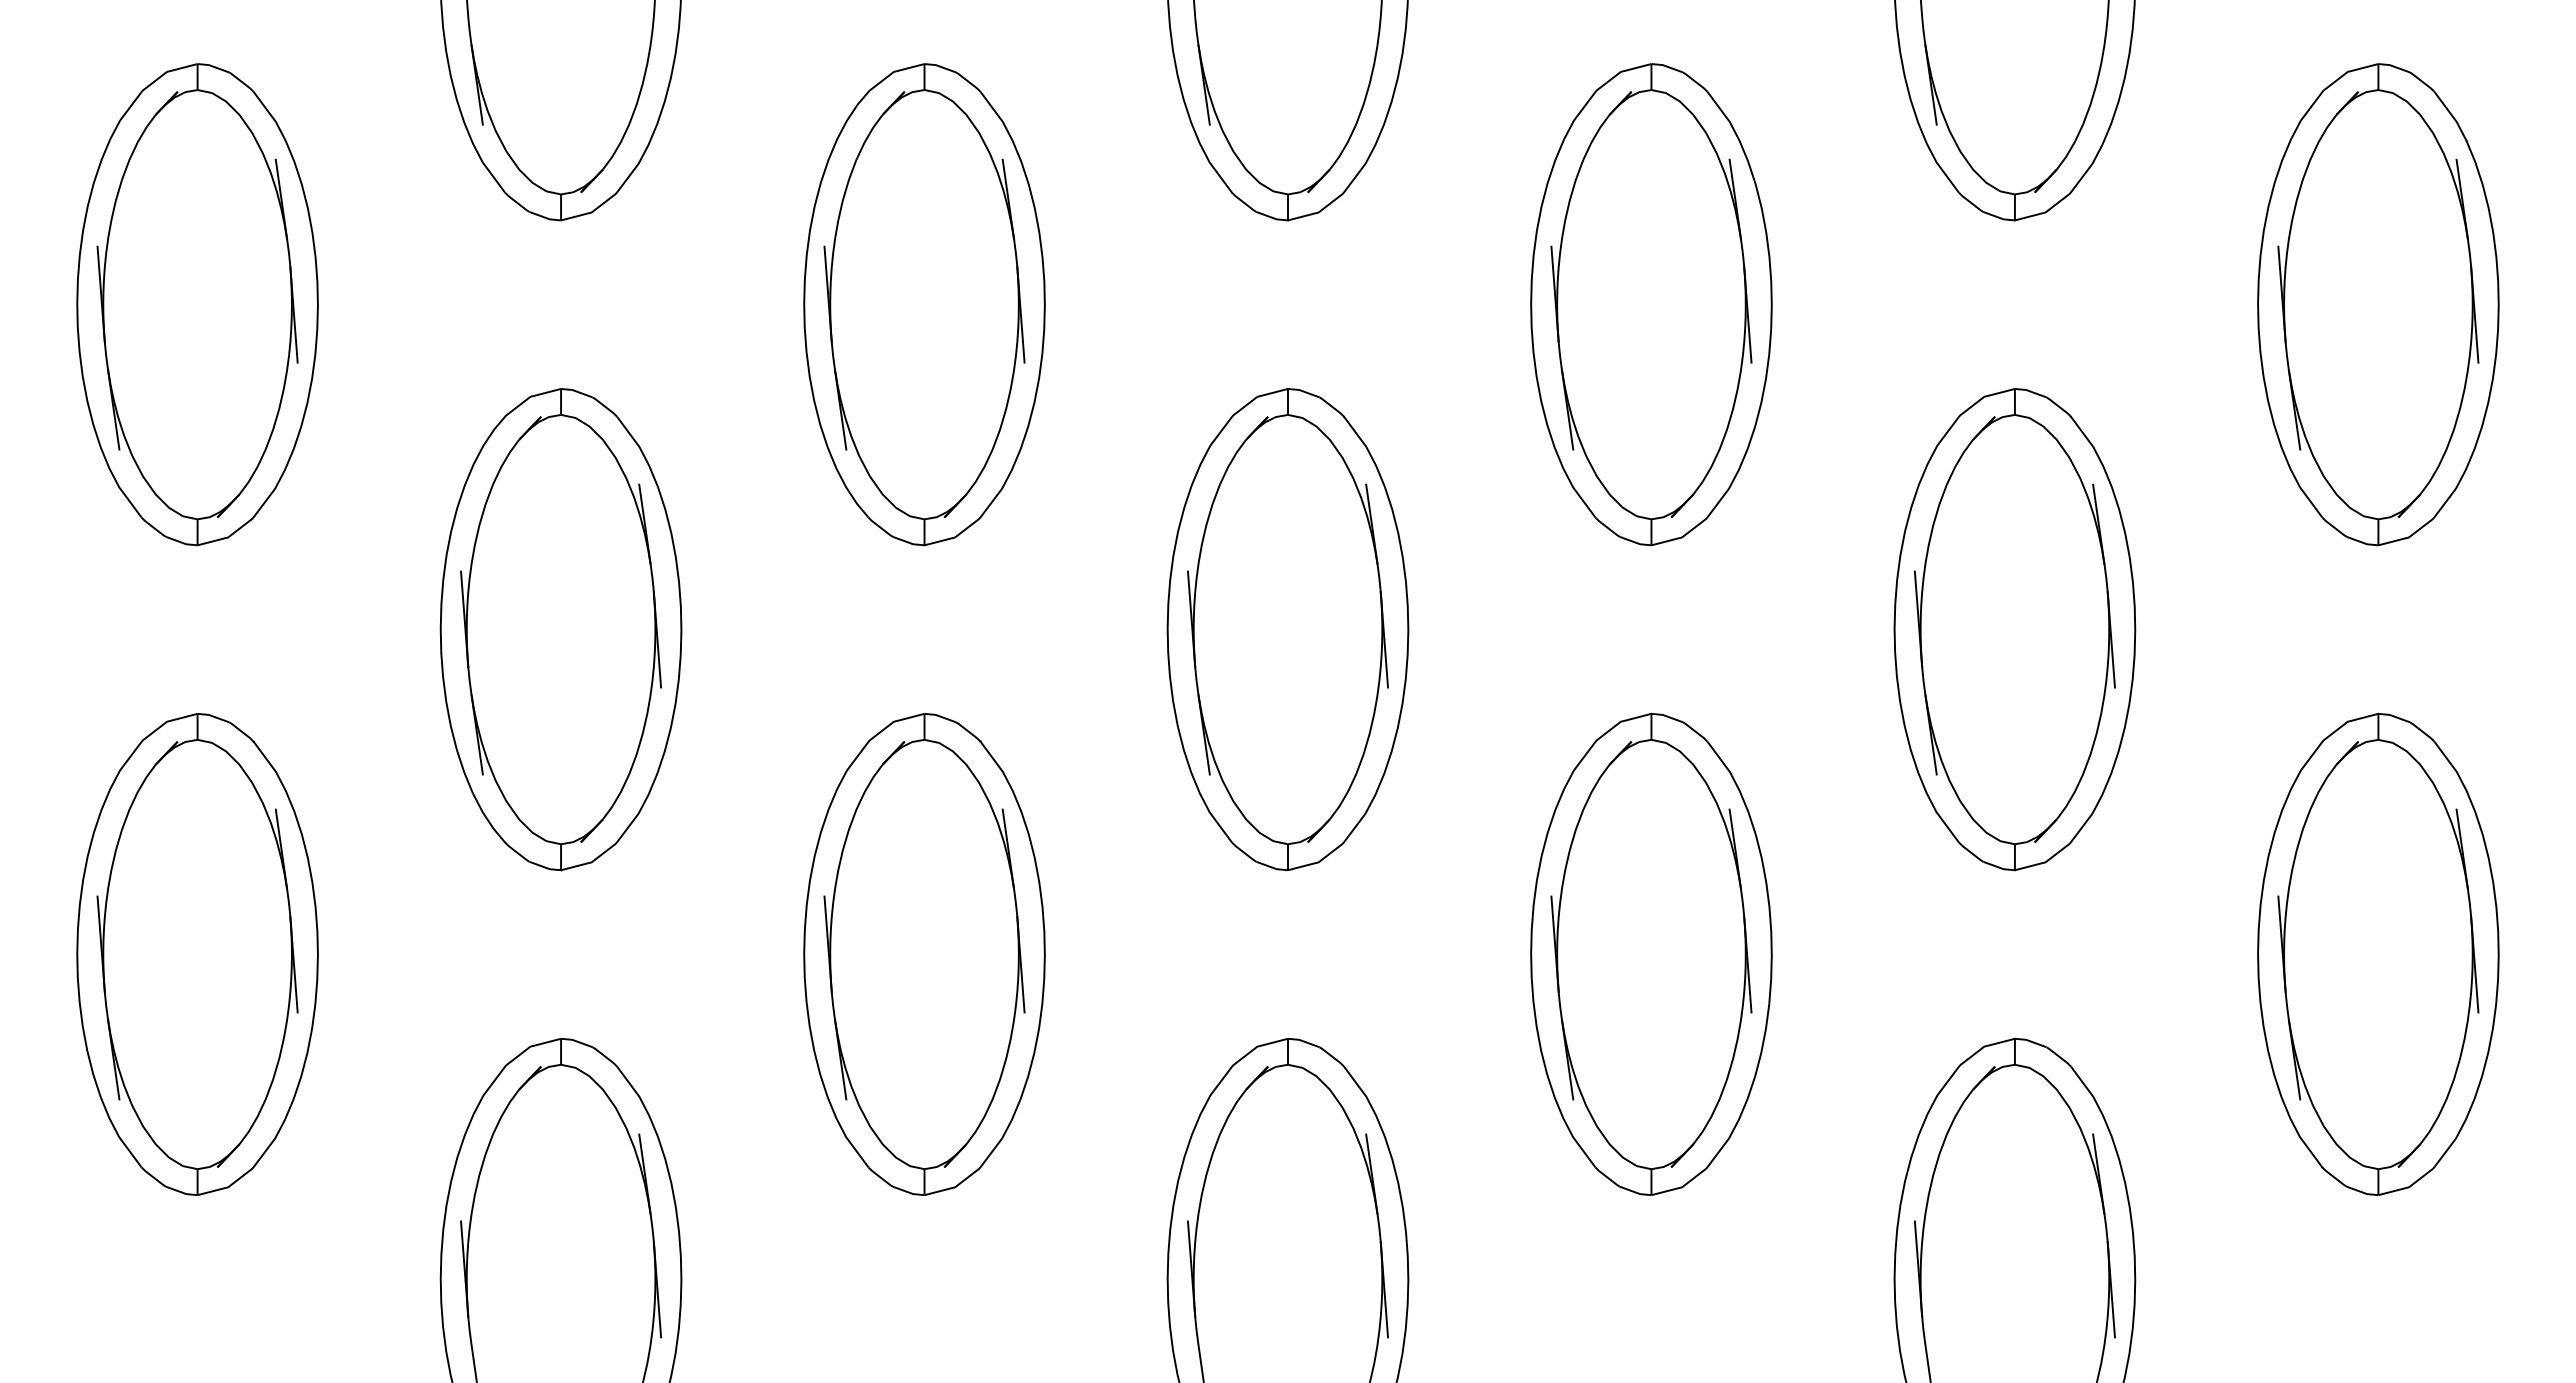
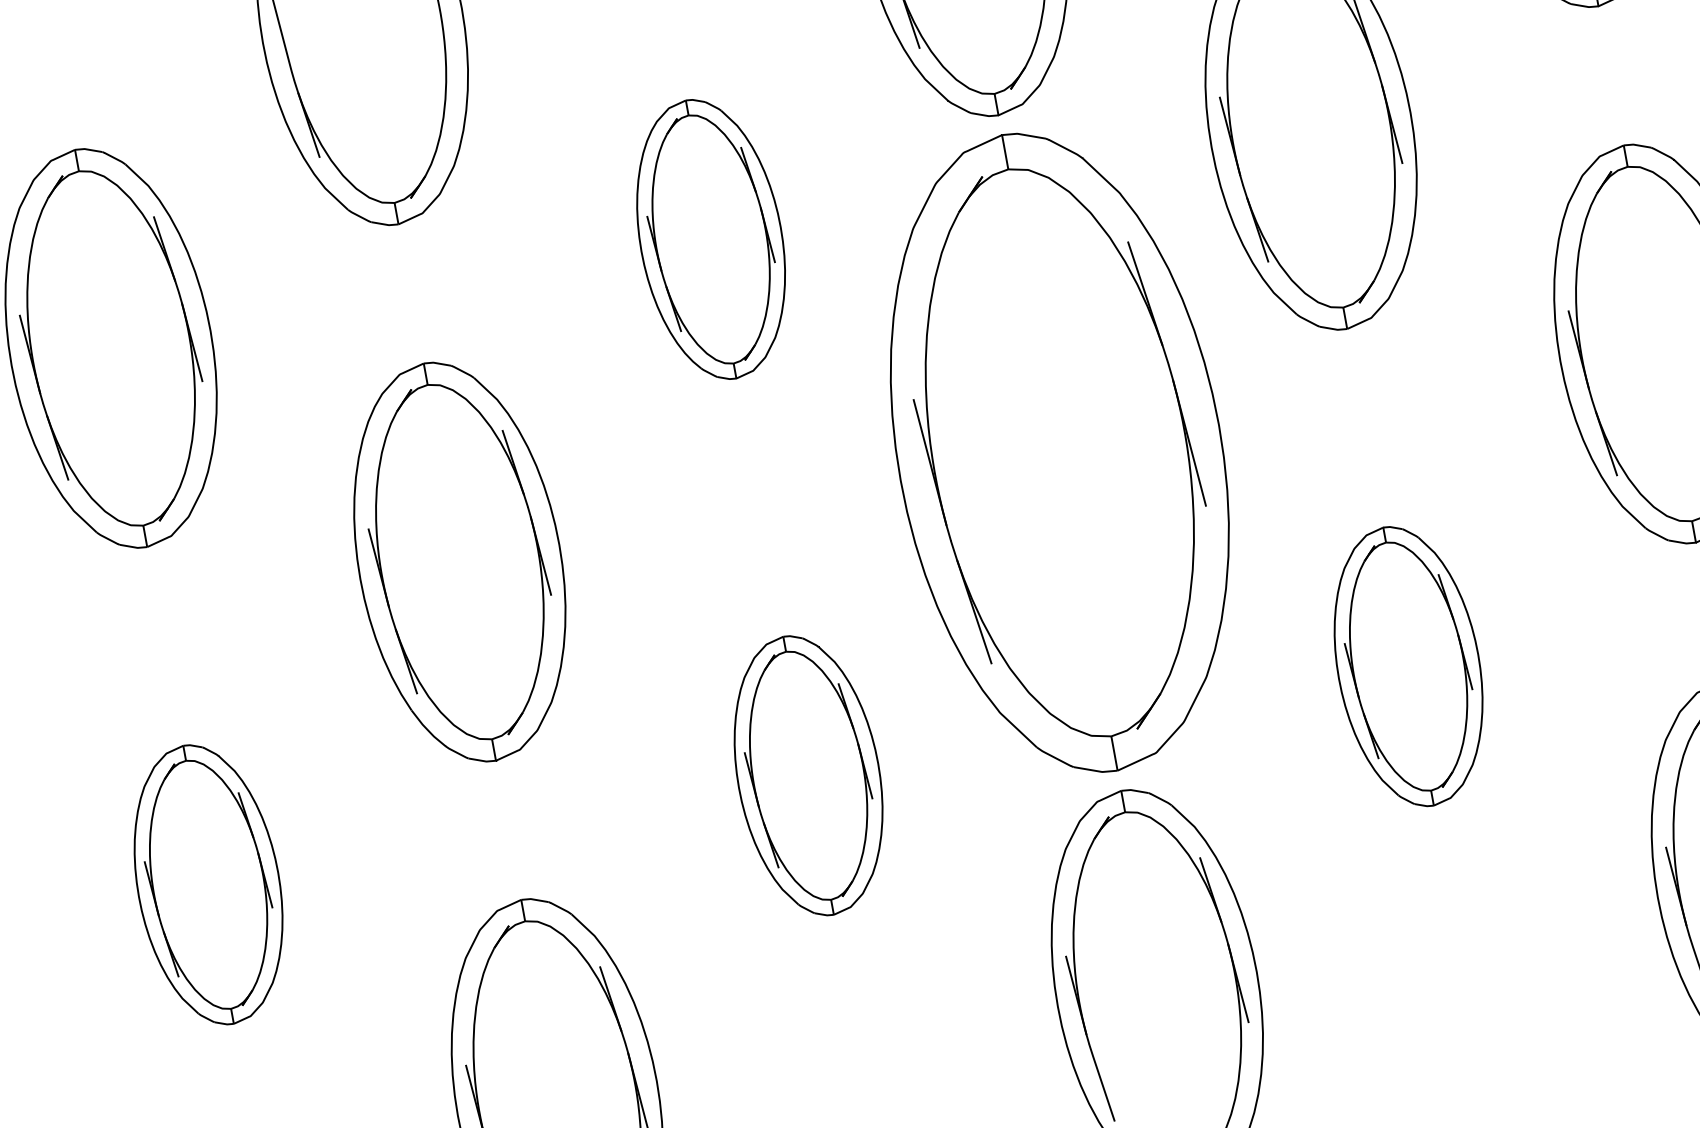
part: (924, 304) -> (711, 239), size x0.7
part: (1287, 629) -> (1059, 453), size x1.6
part: (1651, 953) -> (1408, 665), size x0.7
part: (197, 954) -> (208, 884), size x0.7
part: (924, 954) -> (808, 775), size x0.7

